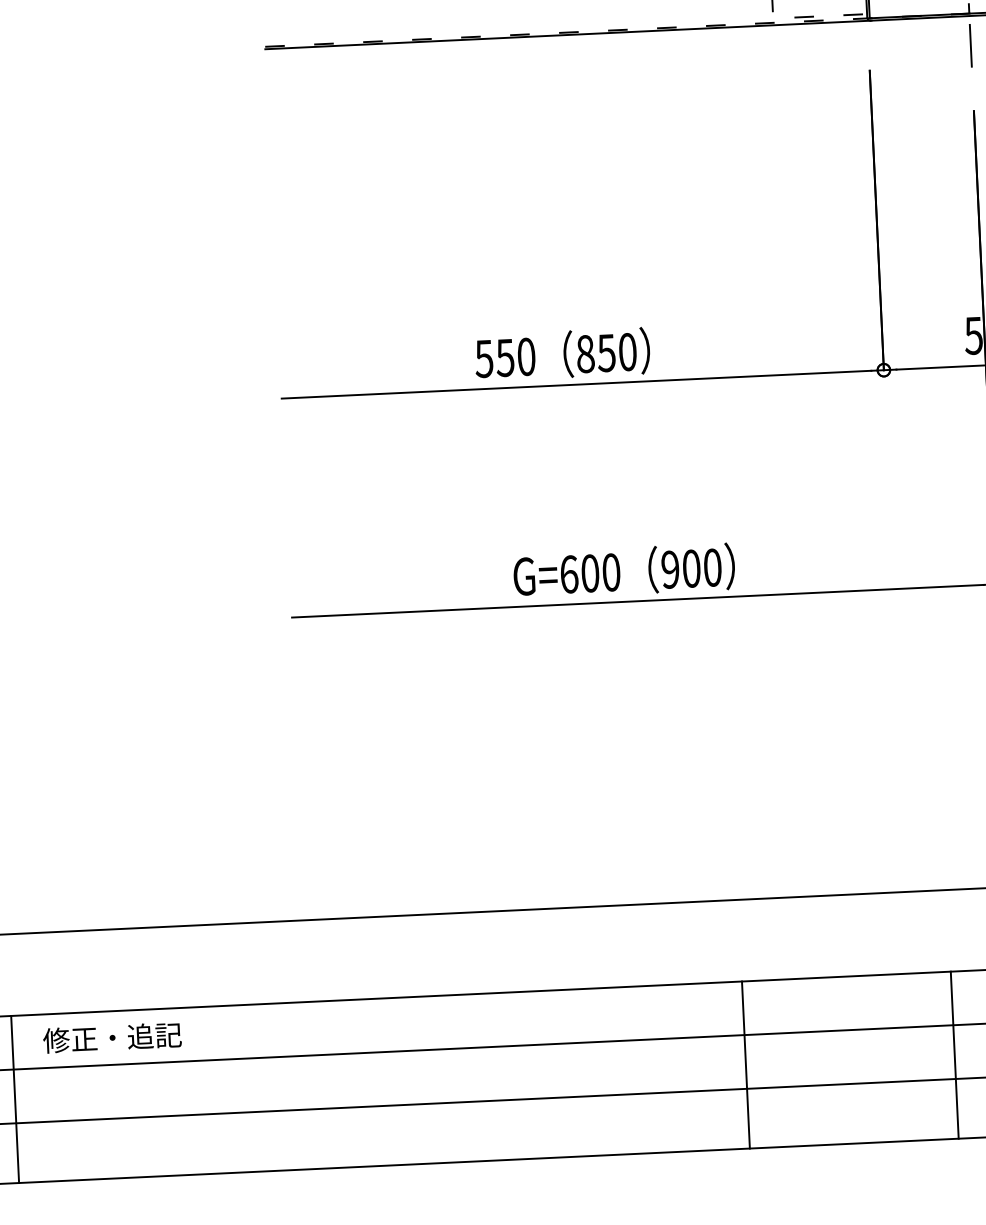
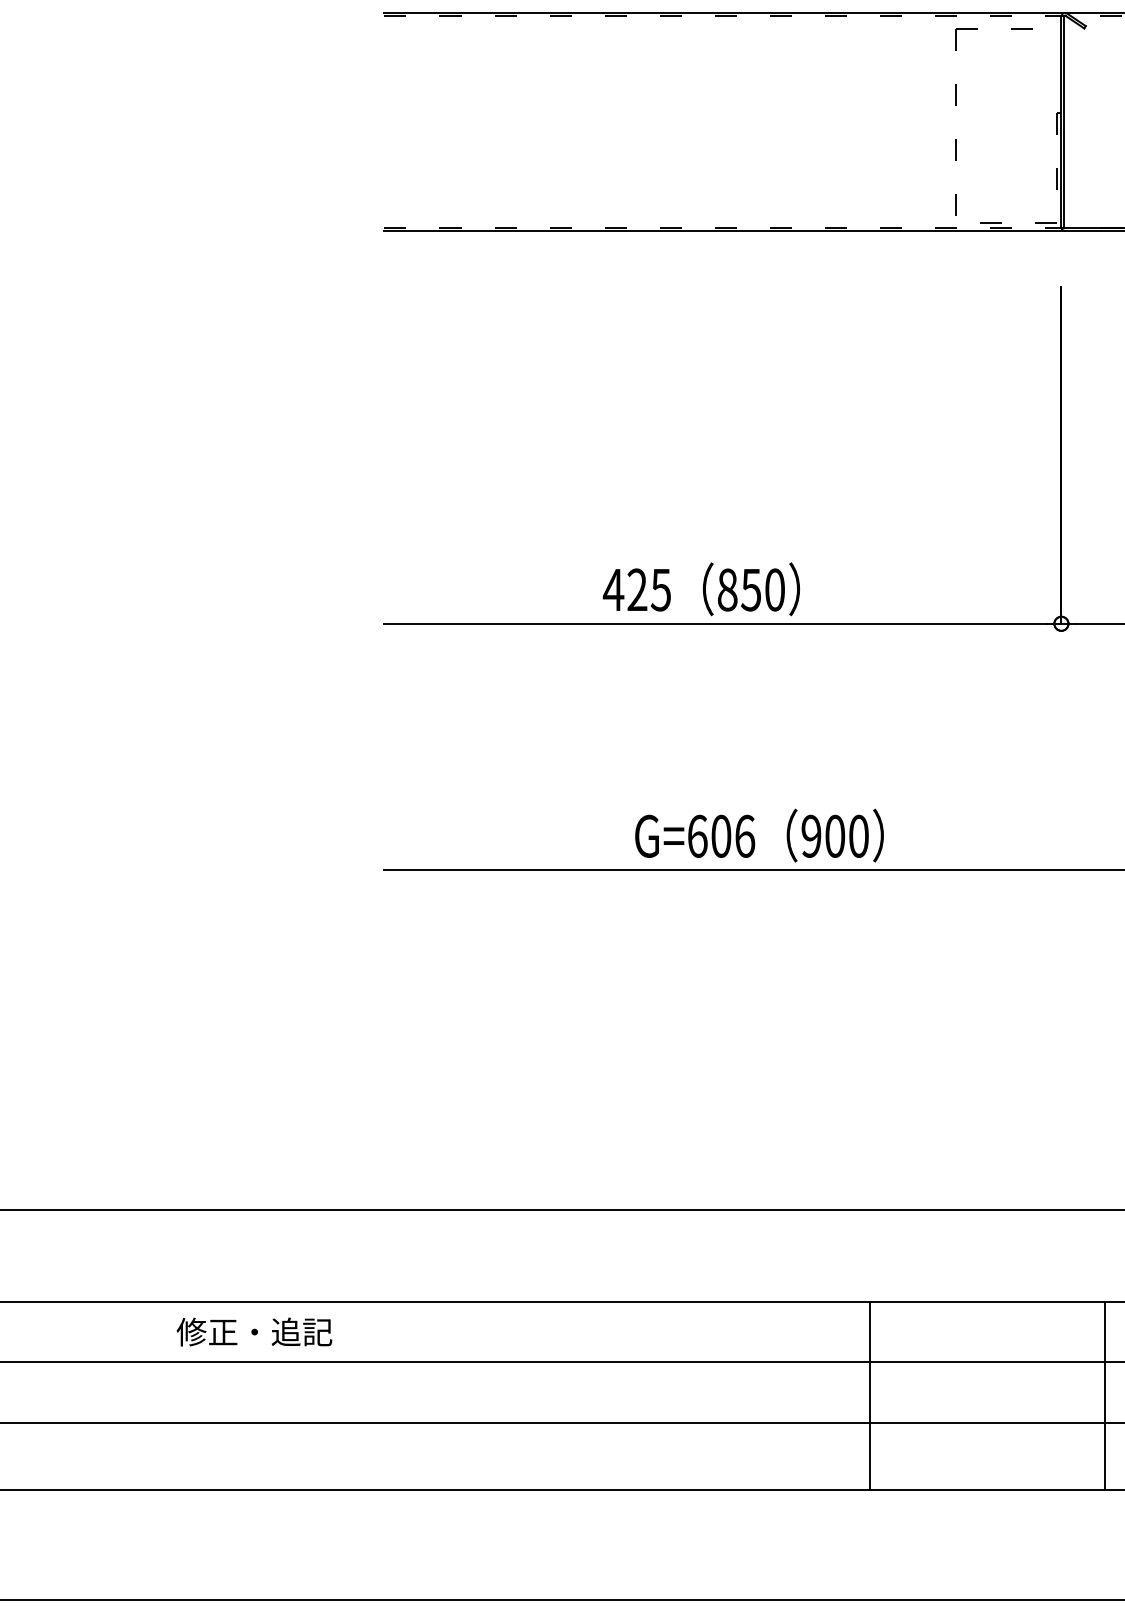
text: (504, 357) -> (636, 589), 550 -> 425
text: (611, 571) -> (745, 835), G=600 -> G=606
text: (112, 1037) -> (254, 1331), moved
line: (15, 1099) -> (48, 1396), removed

